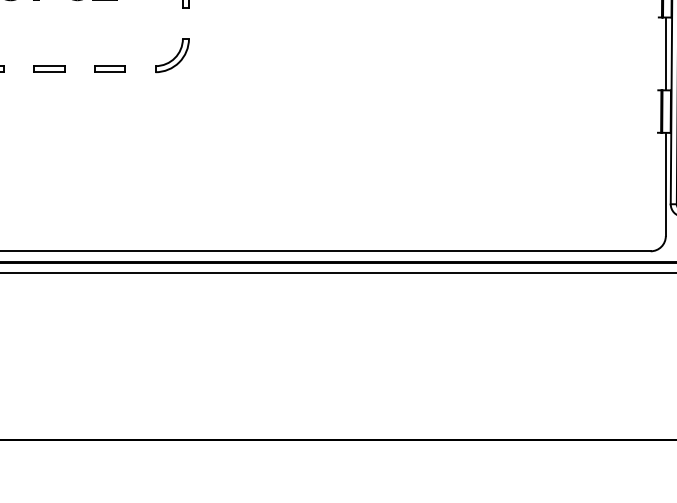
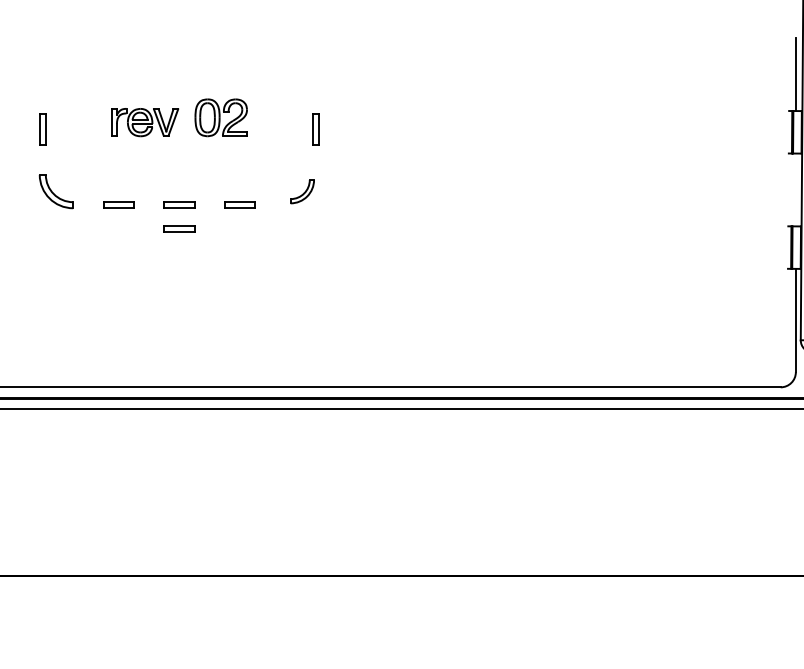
line: (665, 53) -> (795, 189), removed
part: (172, 55) -> (302, 191), size x0.7
part: (49, 92) -> (179, 228), added

